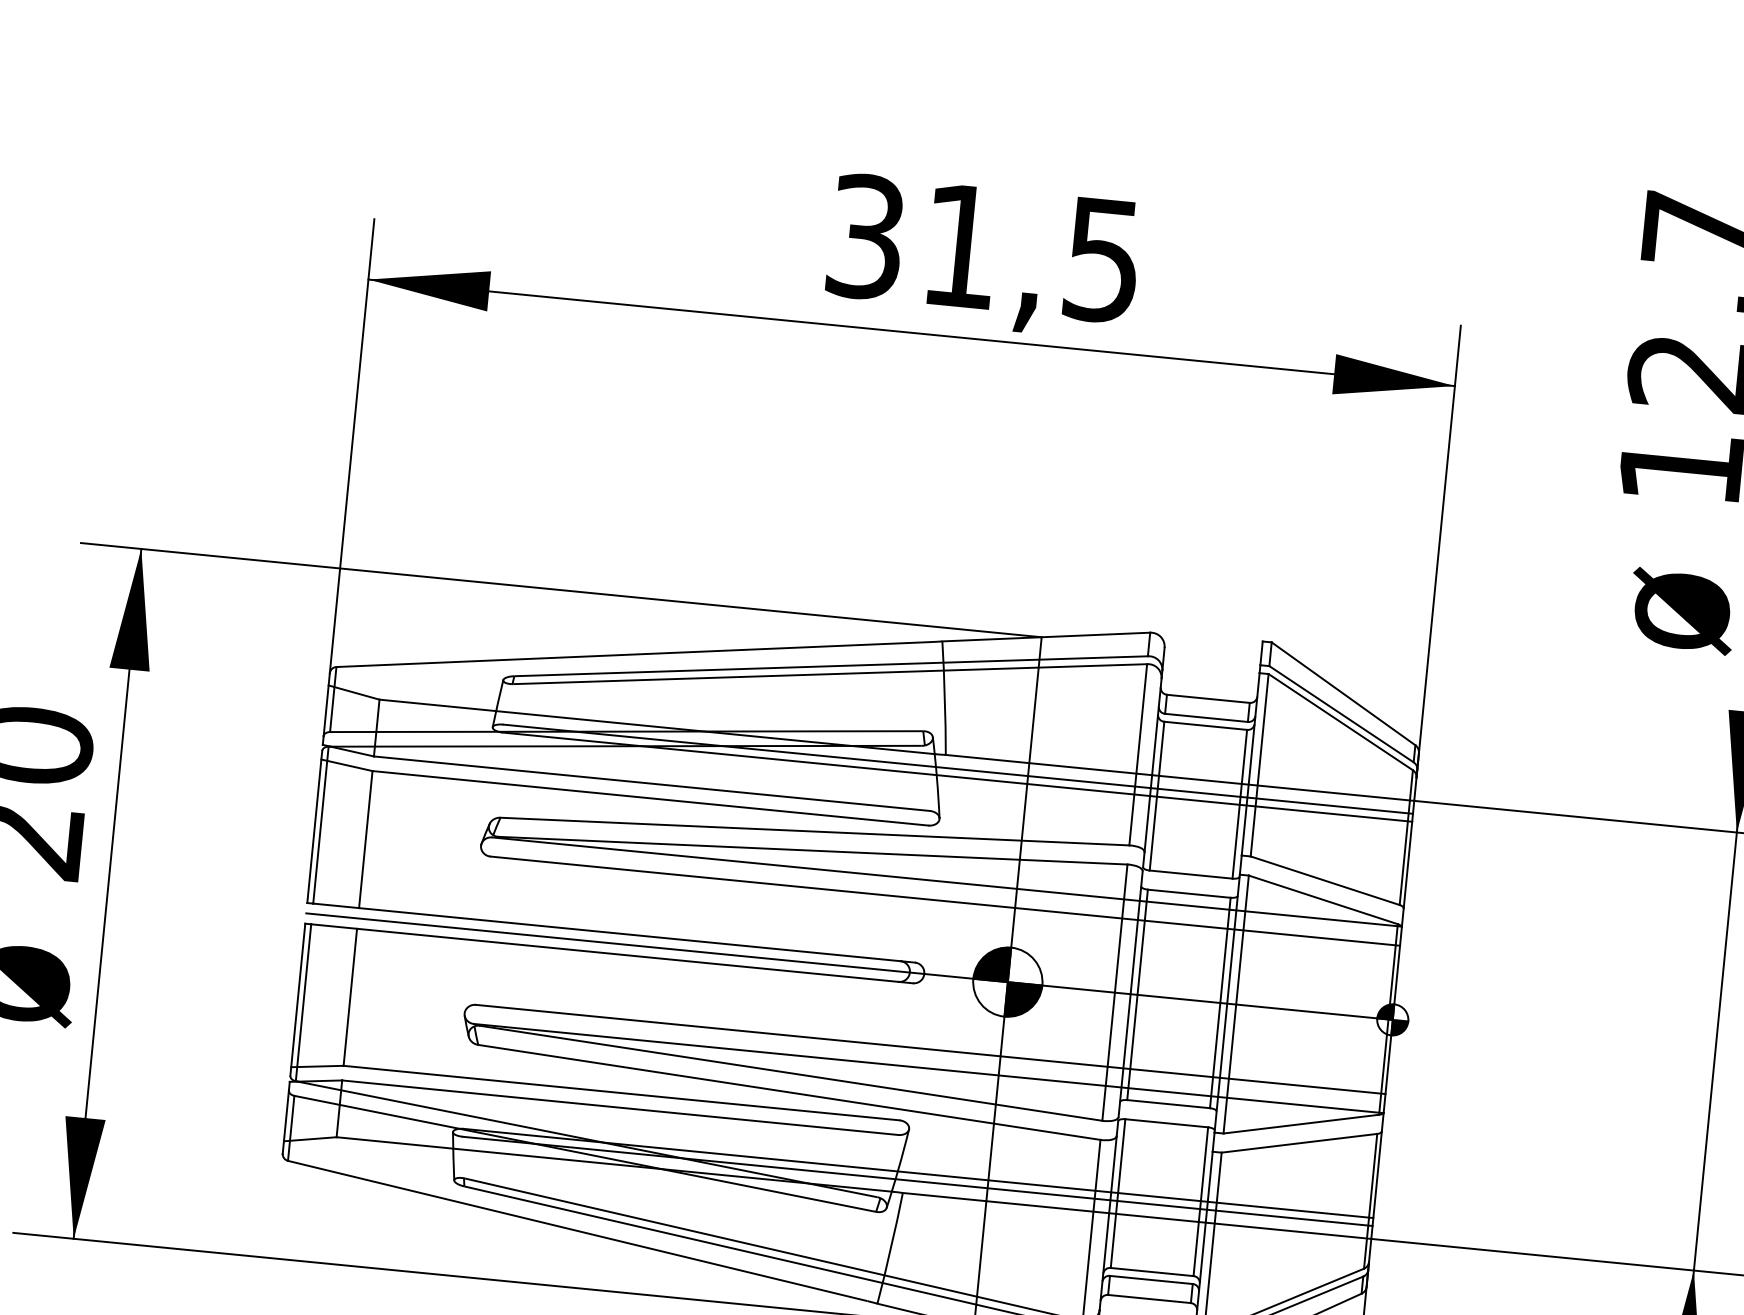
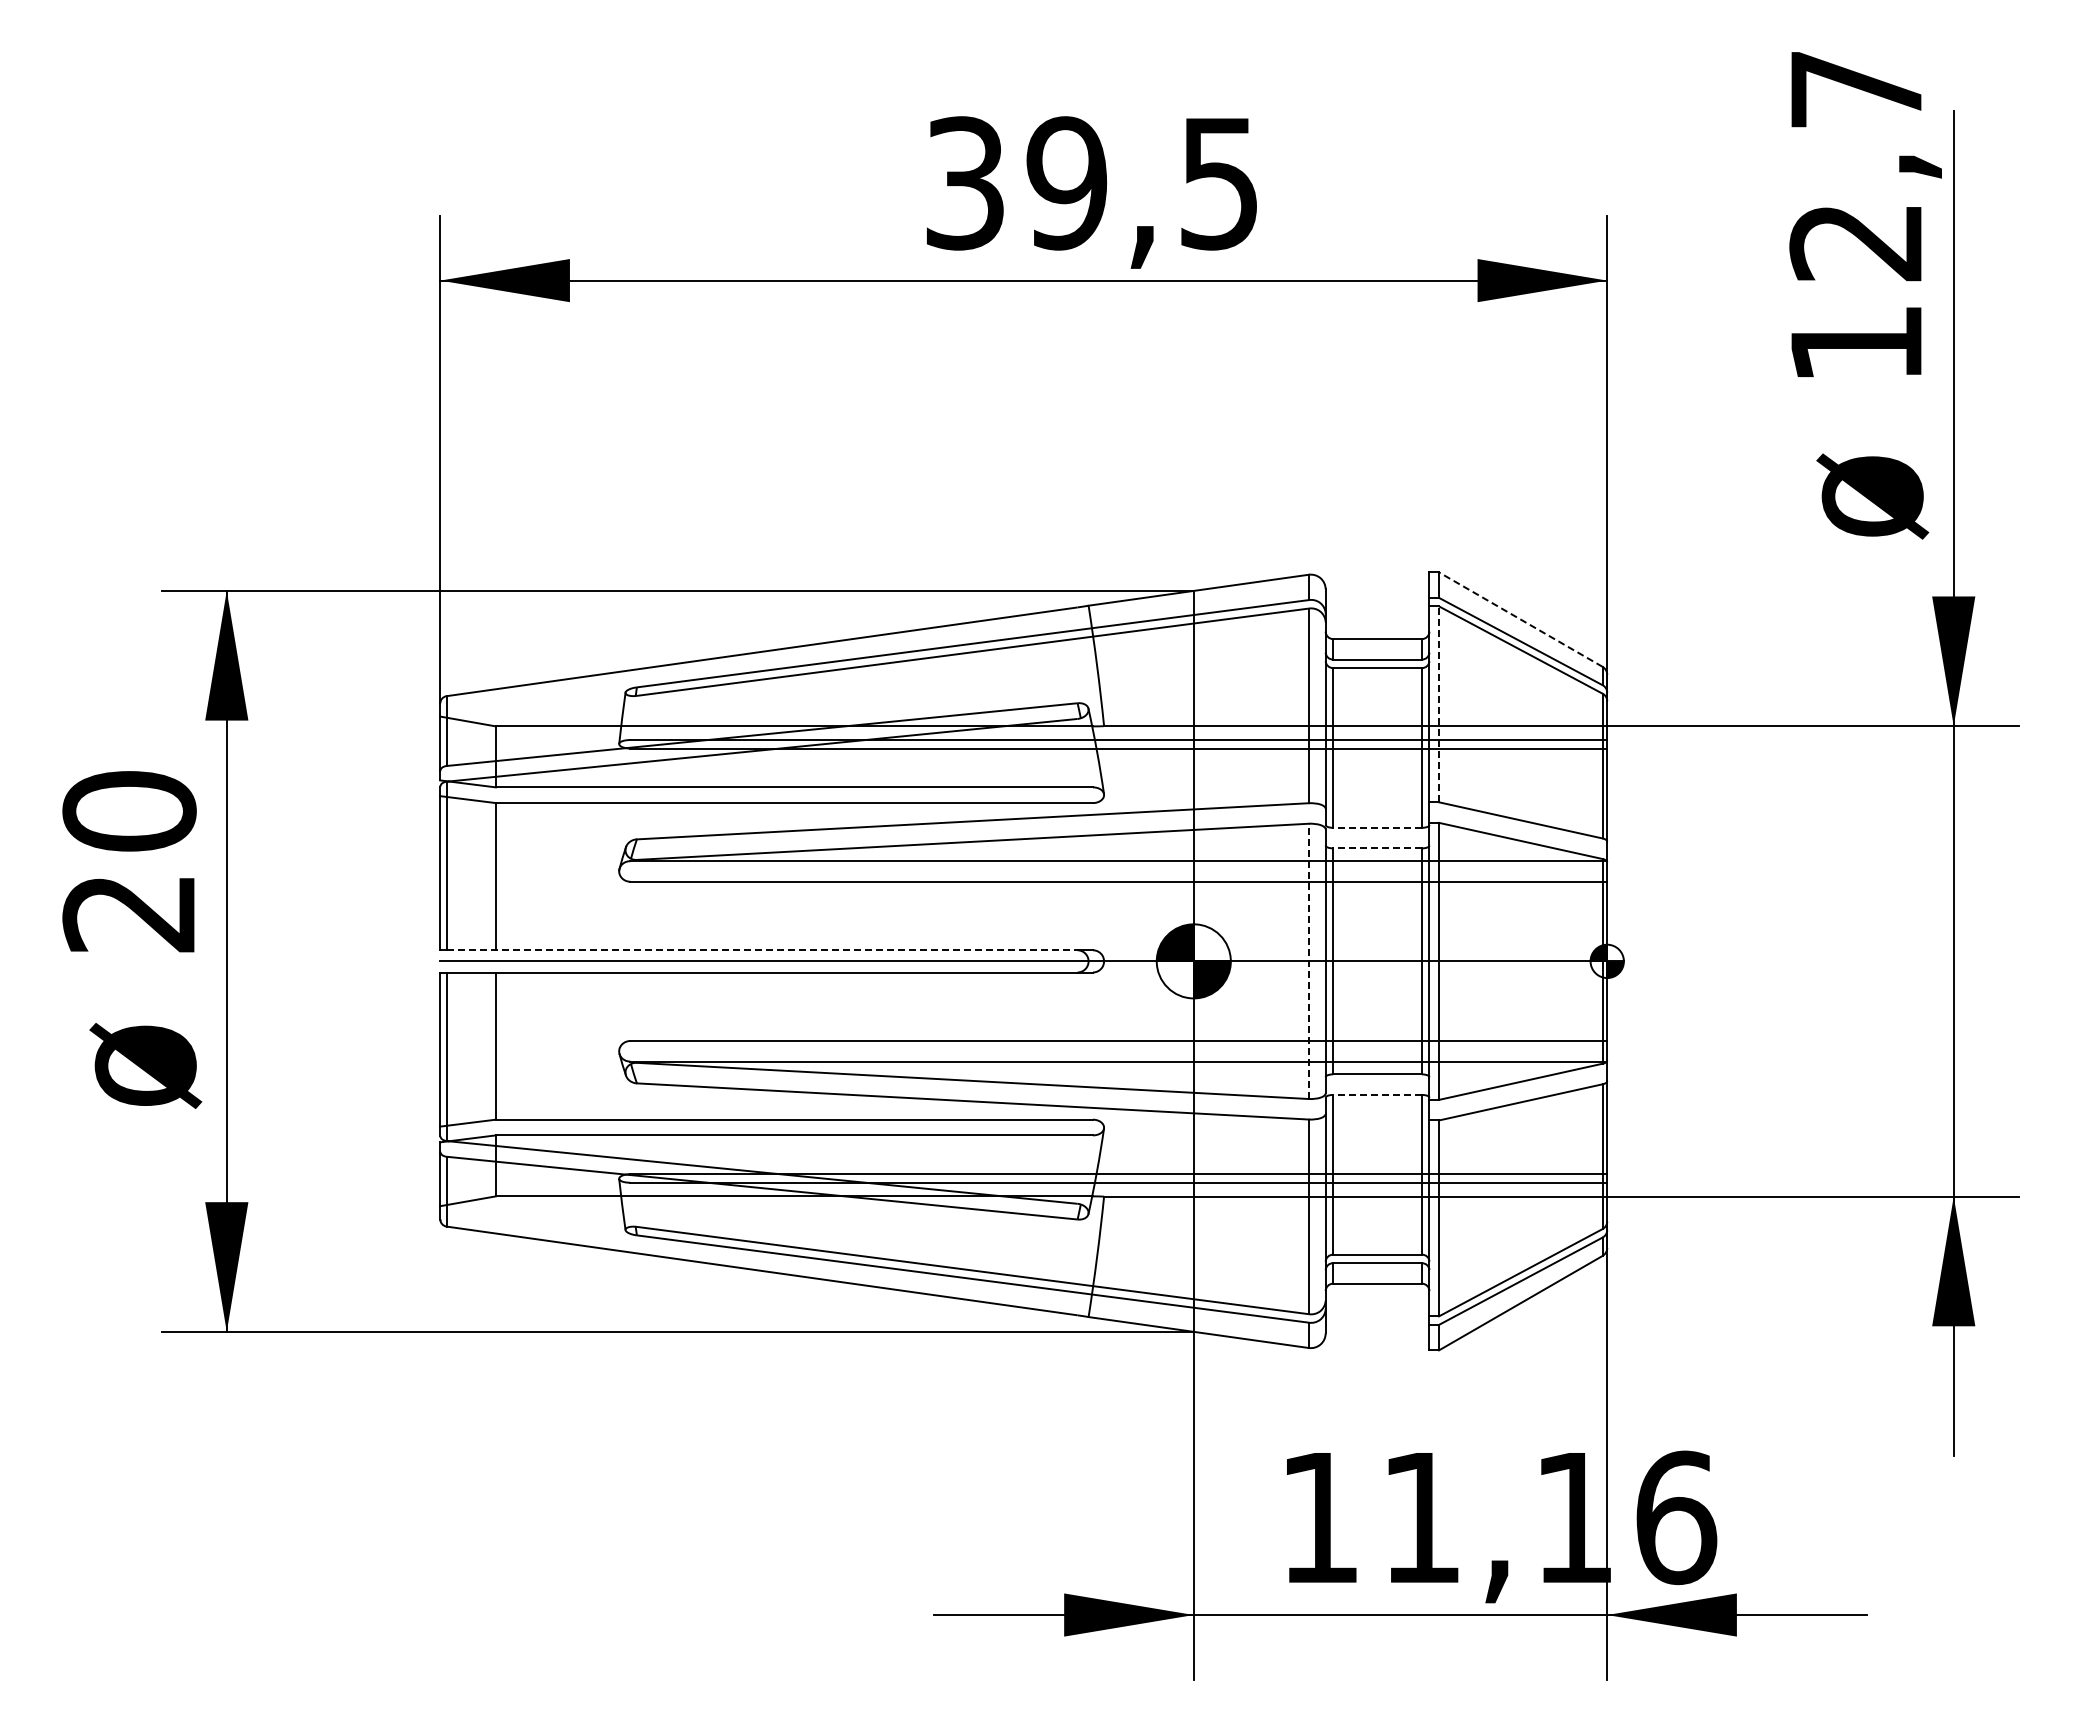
text: (960, 246) -> (1066, 183), 31,5 -> 39,5
line: (1343, 693) -> (1520, 619), solid -> dashed
line: (1260, 765) -> (1439, 704), solid -> dashed
line: (1191, 874) -> (1377, 827), solid -> dashed
line: (1189, 893) -> (1377, 848), solid -> dashed
line: (607, 932) -> (762, 950), solid -> dashed
line: (1114, 992) -> (1308, 961), solid -> dashed
line: (1166, 1122) -> (1377, 1094), solid -> dashed

